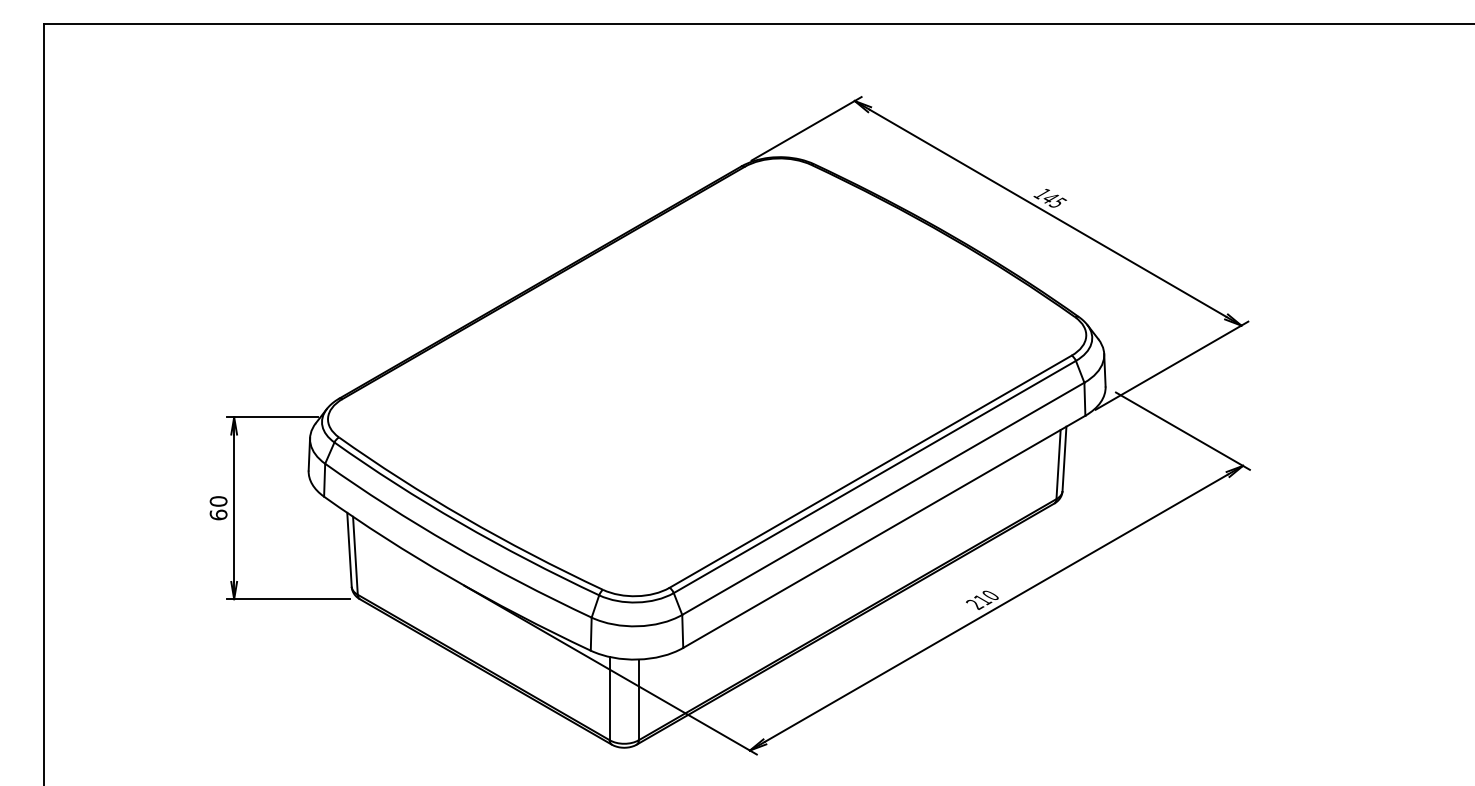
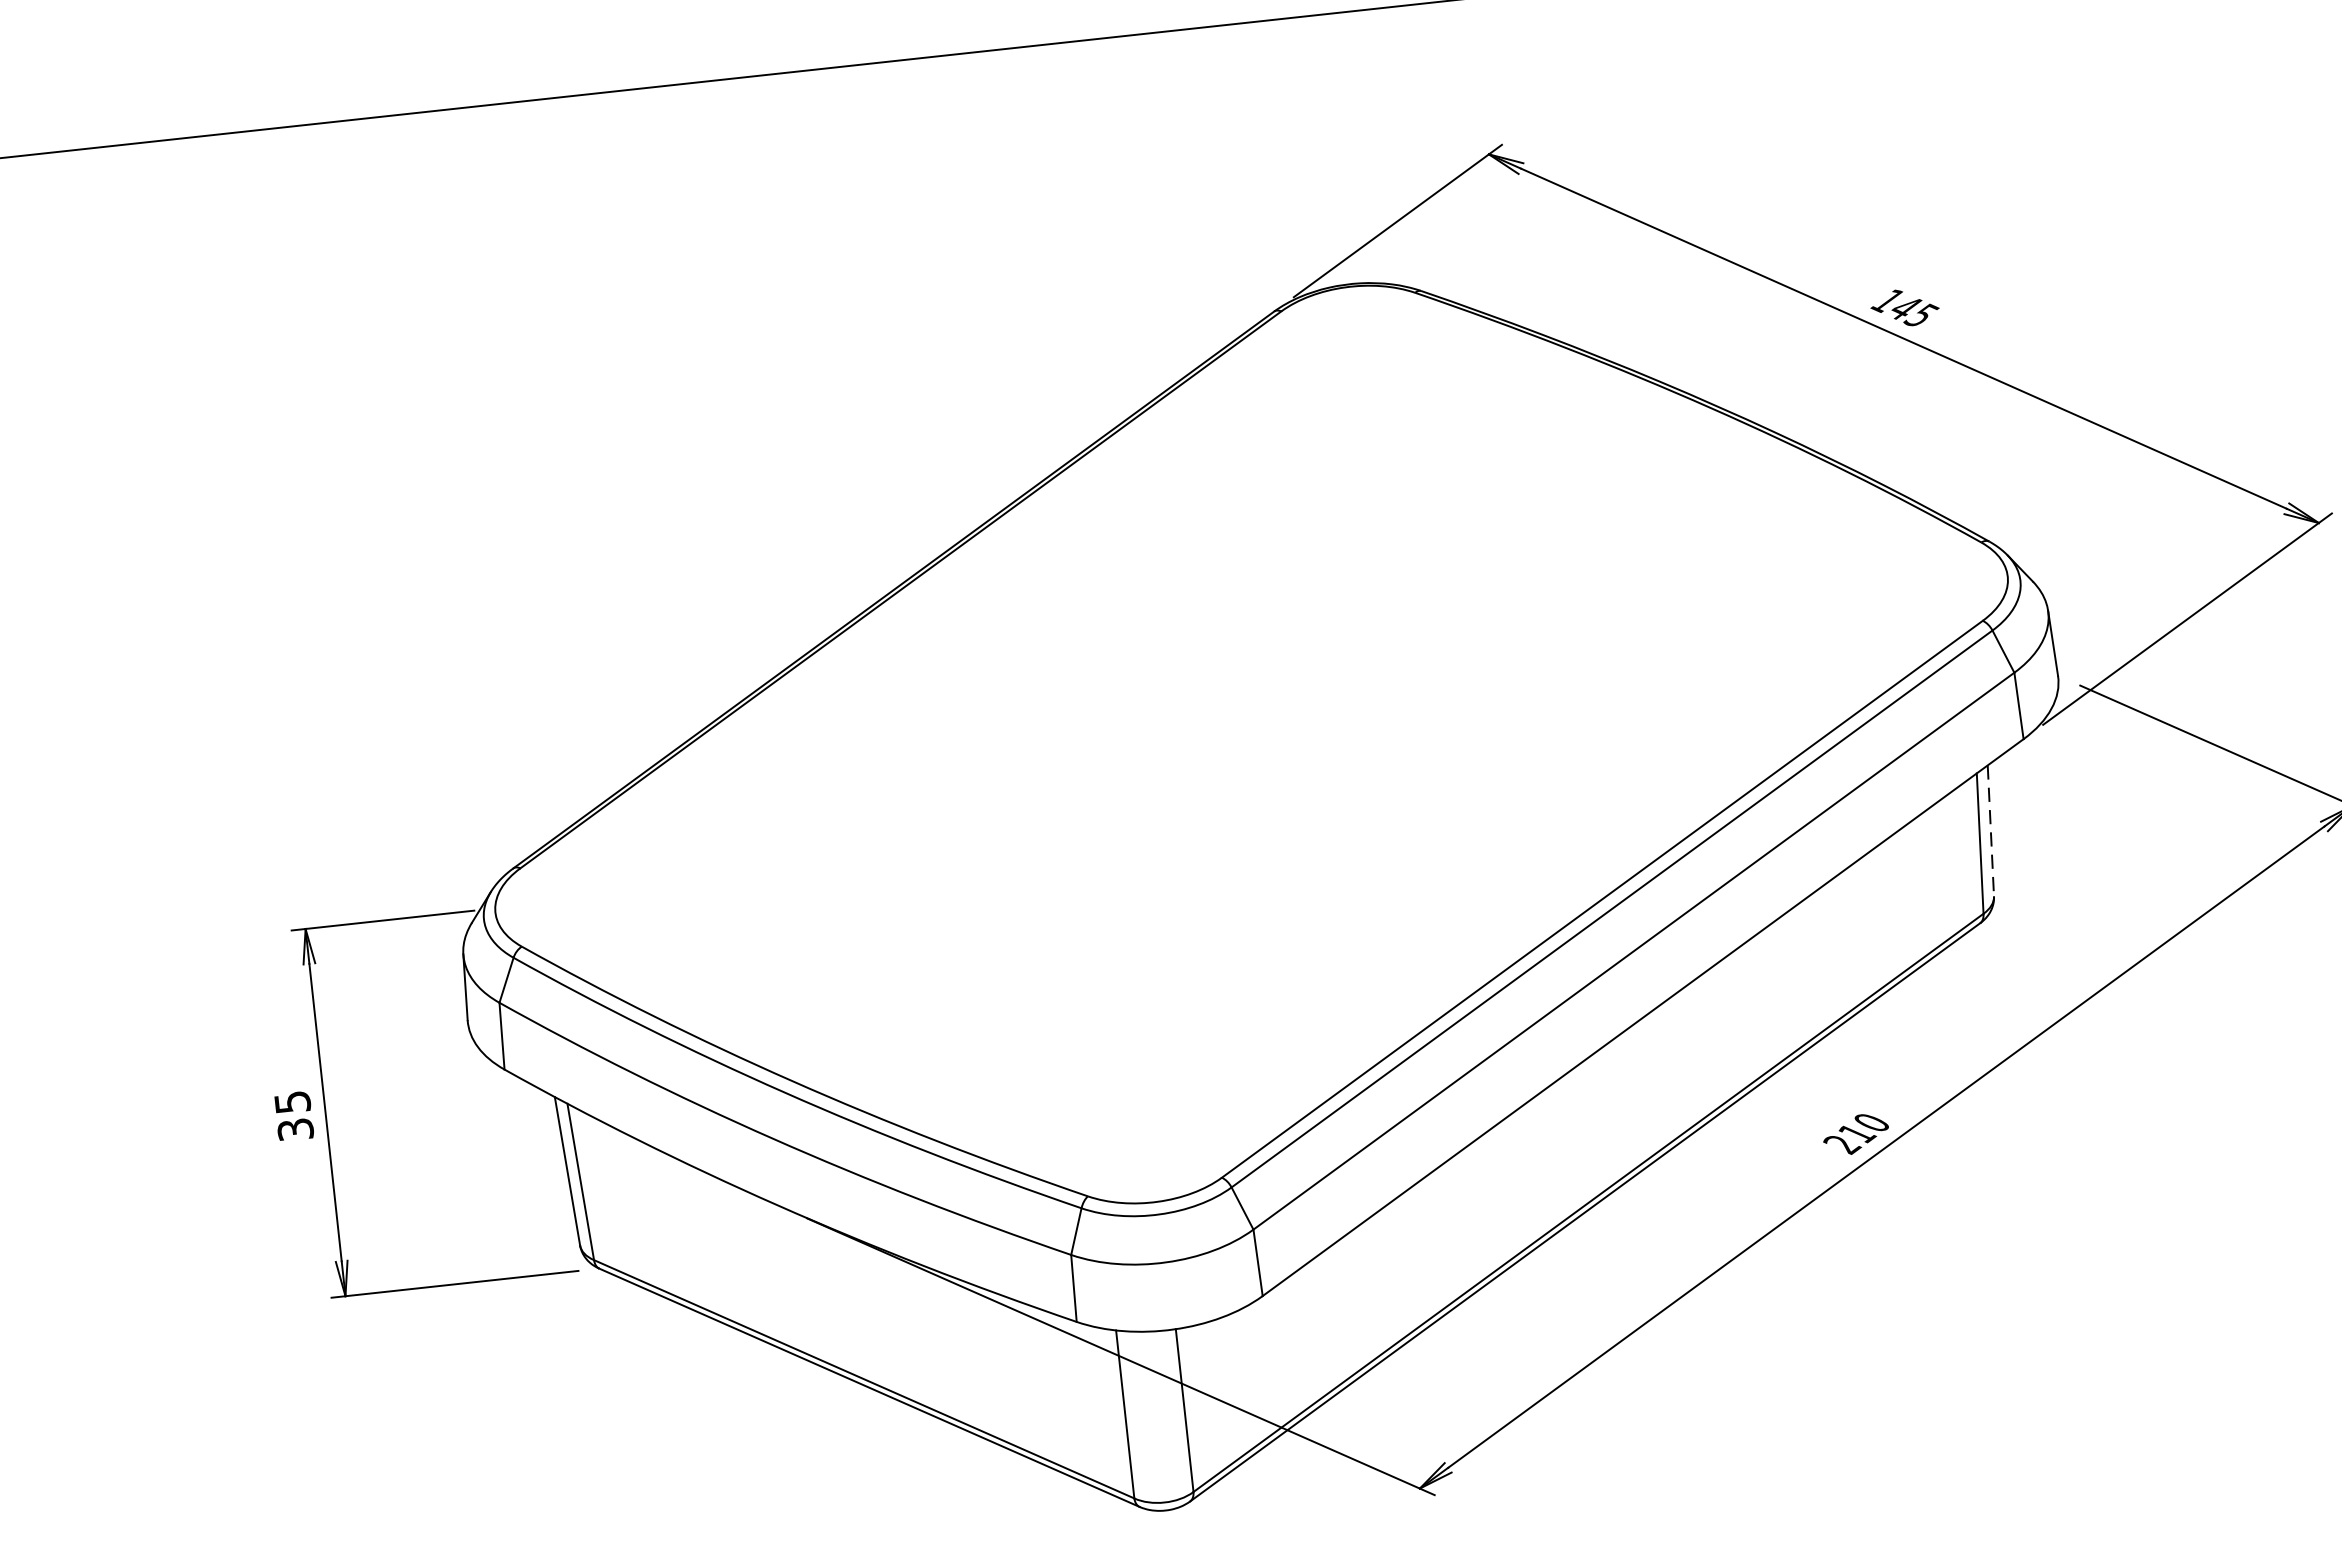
line: (1064, 459) -> (1991, 832), solid -> dashed
text: (218, 508) -> (293, 1116), 60 -> 35

